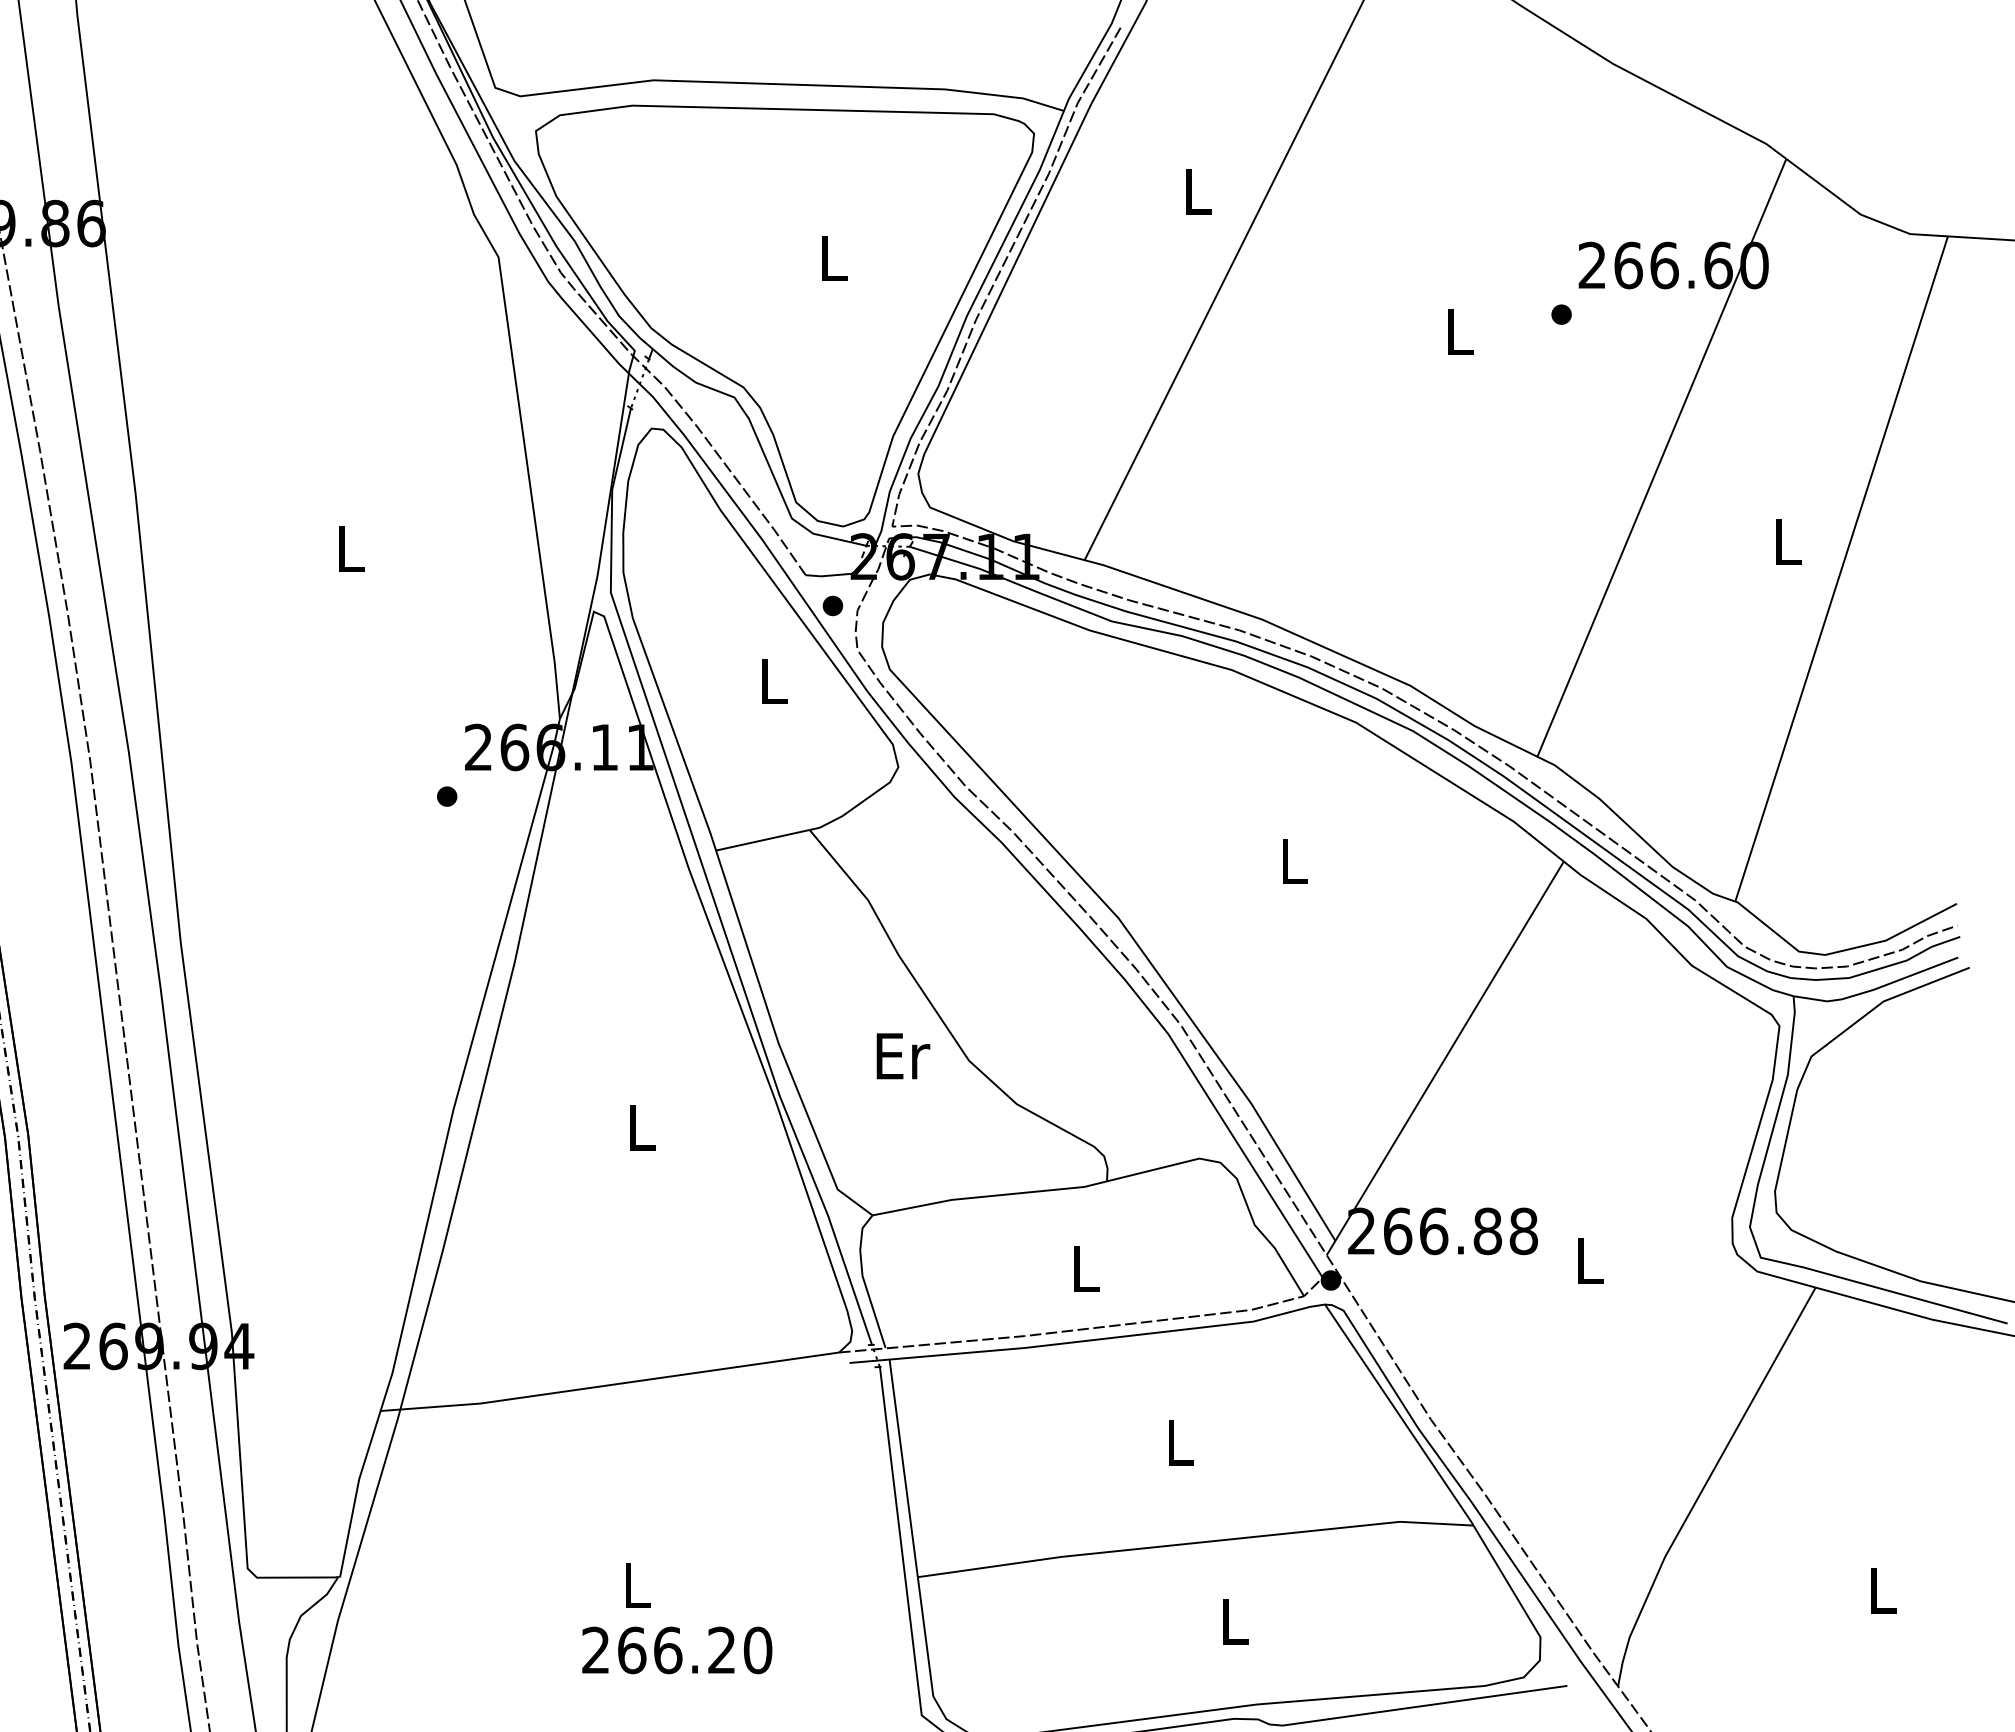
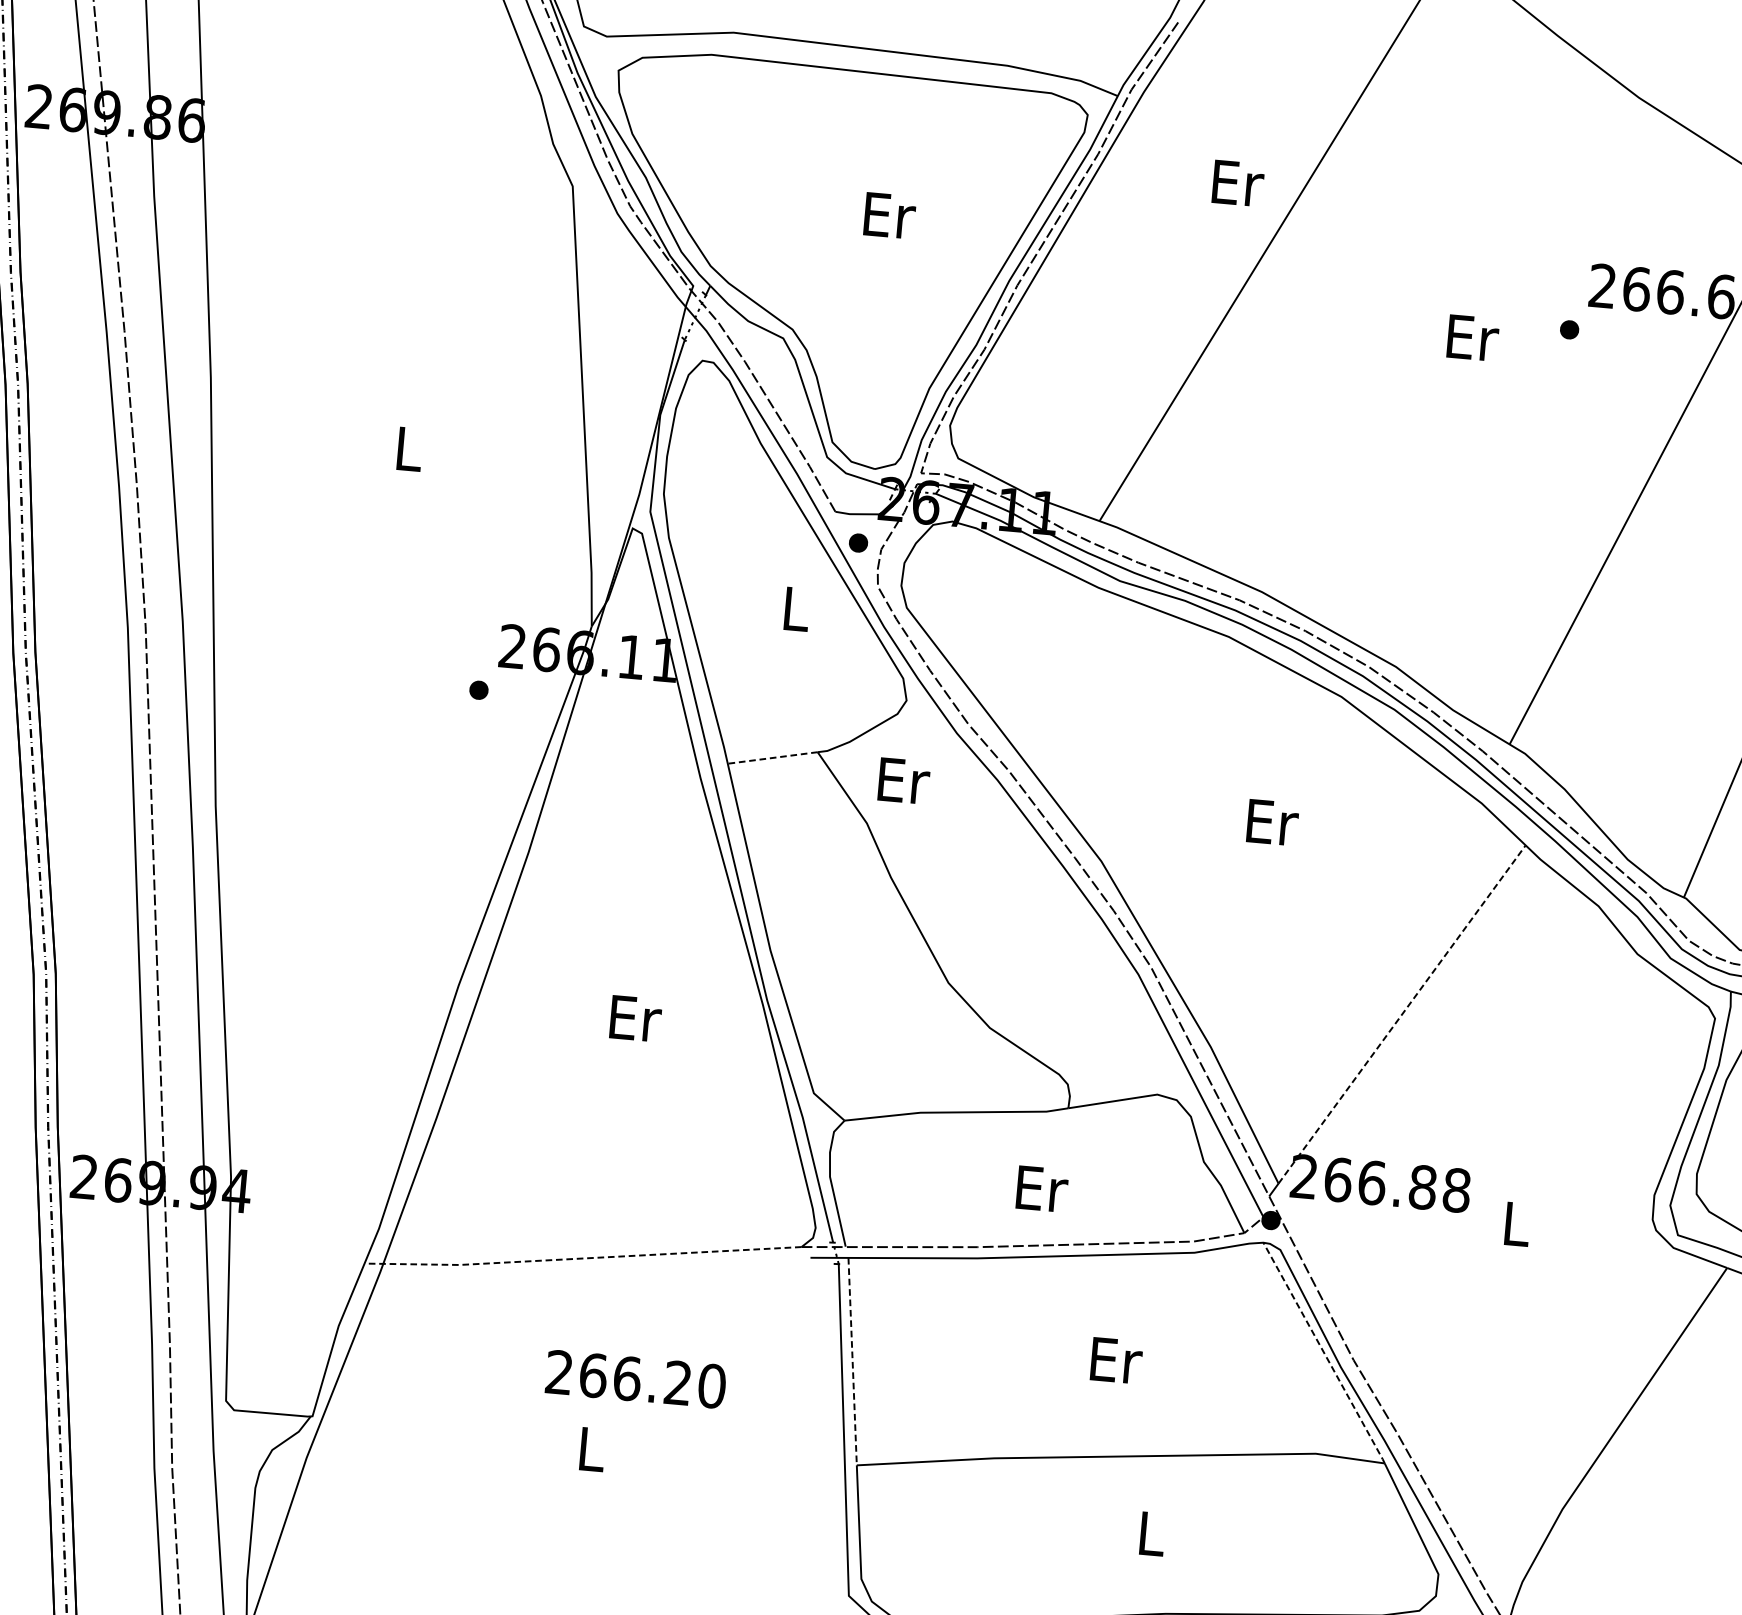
text: (1198, 191) -> (1237, 183), L -> Er
text: (835, 258) -> (890, 215), L -> Er
text: (1460, 332) -> (1472, 338), L -> Er
line: (762, 840) -> (772, 758), solid -> dashed
text: (1295, 861) -> (1272, 822), L -> Er
line: (1449, 1050) -> (1402, 1013), solid -> dashed
text: (903, 1056) -> (904, 781), moved
text: (643, 1127) -> (636, 1018), L -> Er
text: (1087, 1268) -> (1042, 1188), L -> Er
line: (608, 1385) -> (581, 1258), solid -> dashed
line: (1399, 1415) -> (1324, 1353), solid -> dashed
text: (1181, 1442) -> (1116, 1360), L -> Er
line: (903, 1468) -> (852, 1361), solid -> dashed
text: (677, 1650) -> (636, 1379), moved

